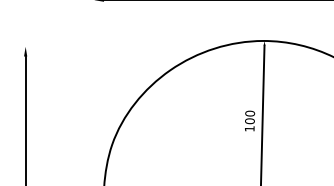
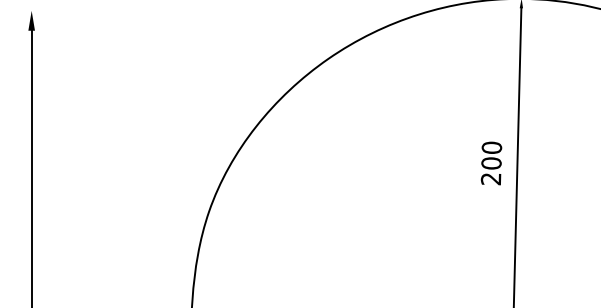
text: (249, 128) -> (490, 178), 100 -> 200

